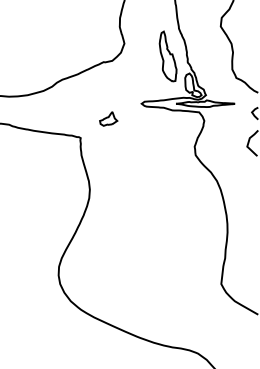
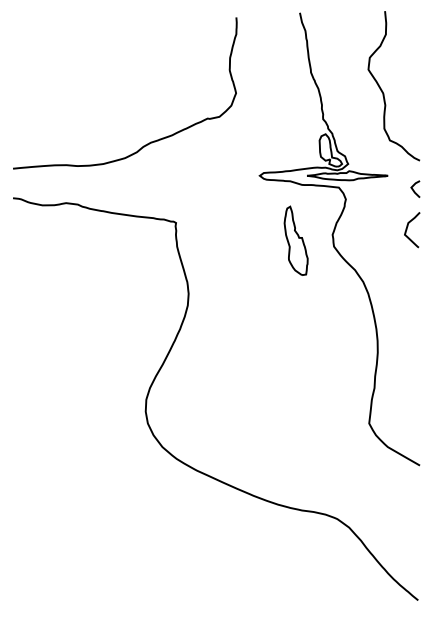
part: (167, 56) -> (295, 240), moved
part: (108, 118) -> (214, 196), removed

